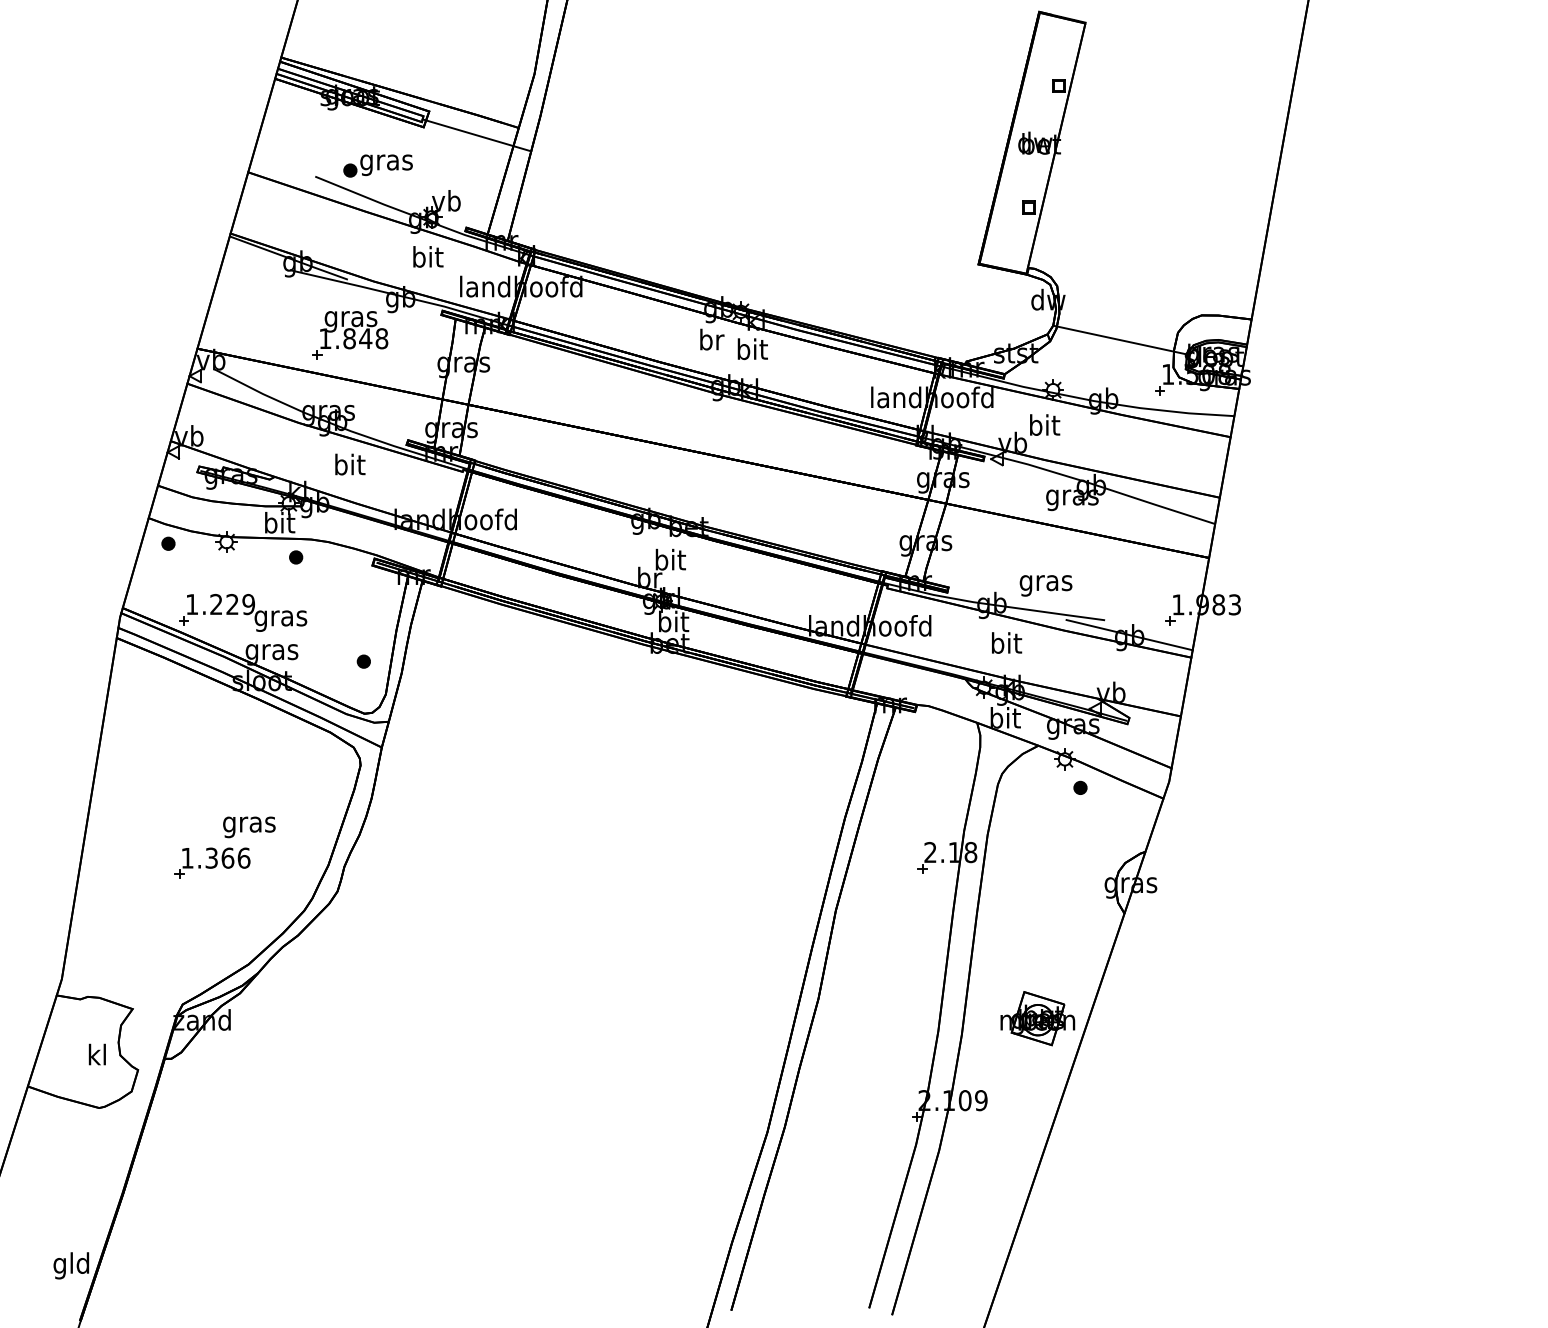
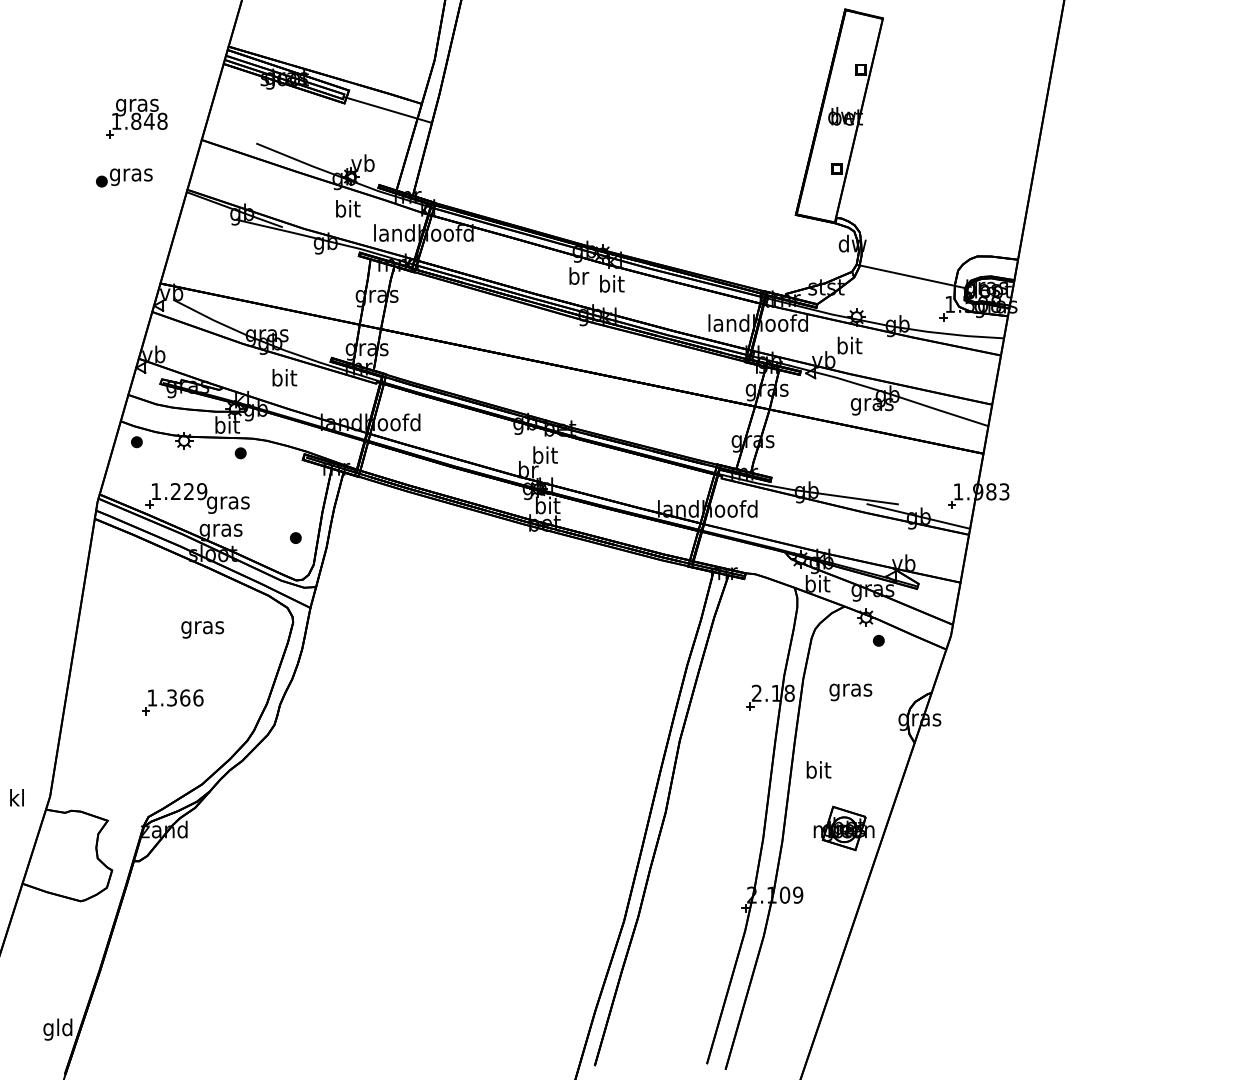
part: (378, 165) -> (124, 177), moved
part: (349, 335) -> (136, 118), moved
text: (1045, 585) -> (850, 692), moved
text: (1006, 642) -> (818, 769), moved
text: (249, 826) -> (202, 629), moved
text: (96, 1054) -> (16, 797), moved

